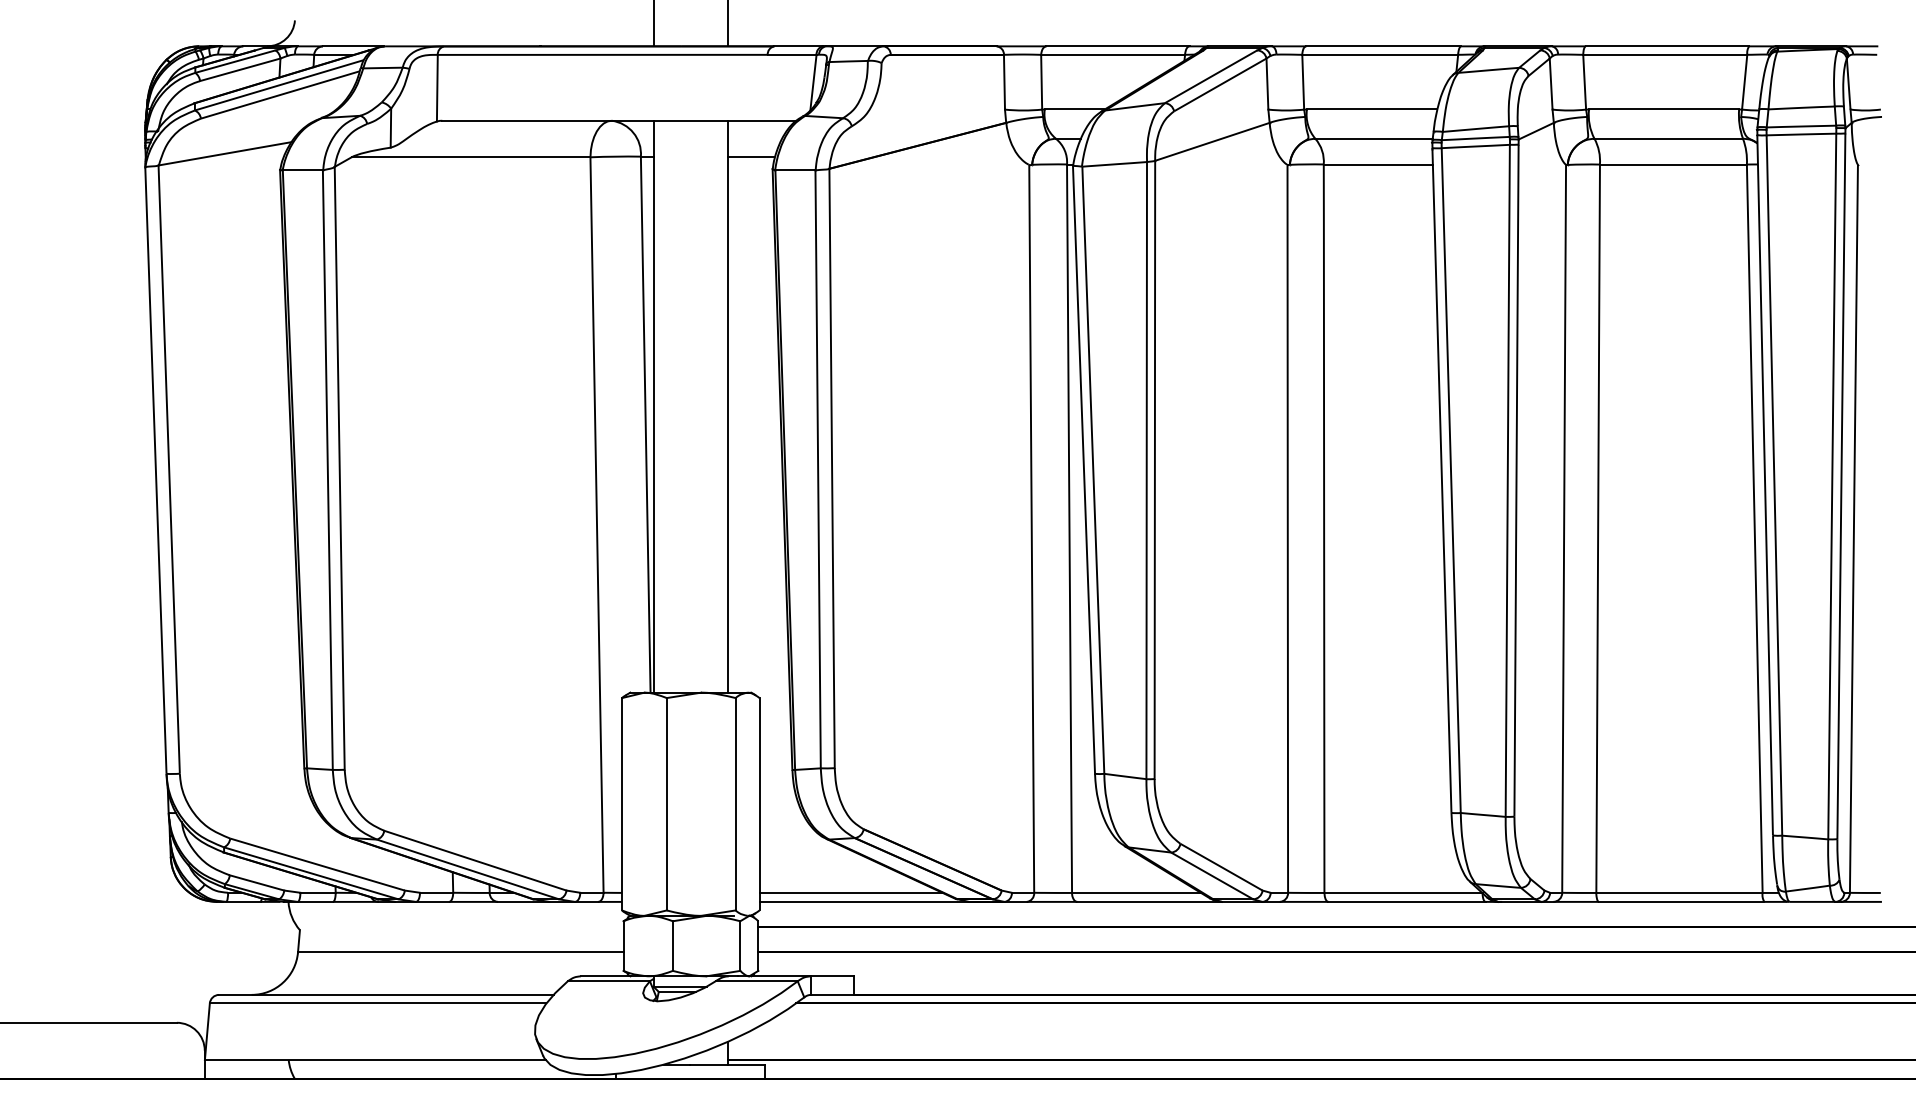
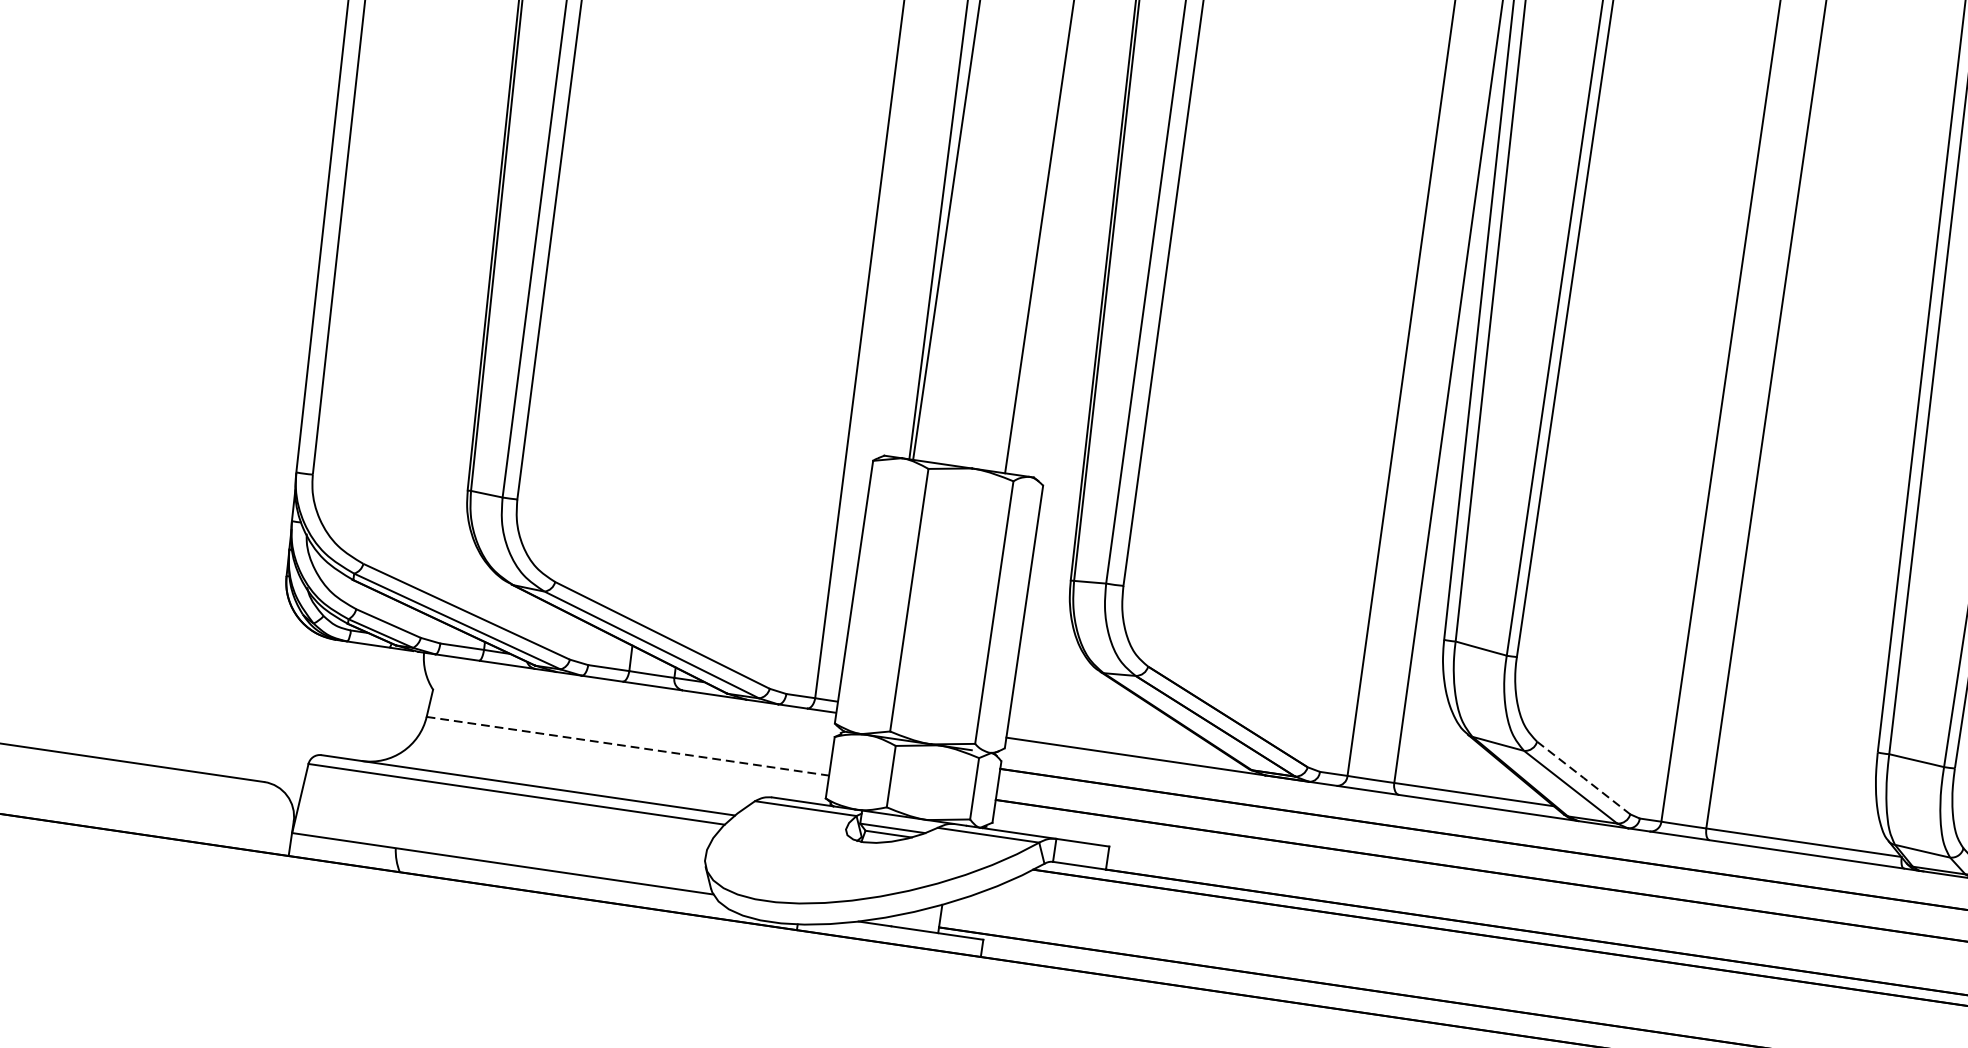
line: (1221, 867) -> (1583, 778), solid -> dashed
line: (850, 892) -> (1120, 742), removed
line: (460, 952) -> (627, 746), solid -> dashed

